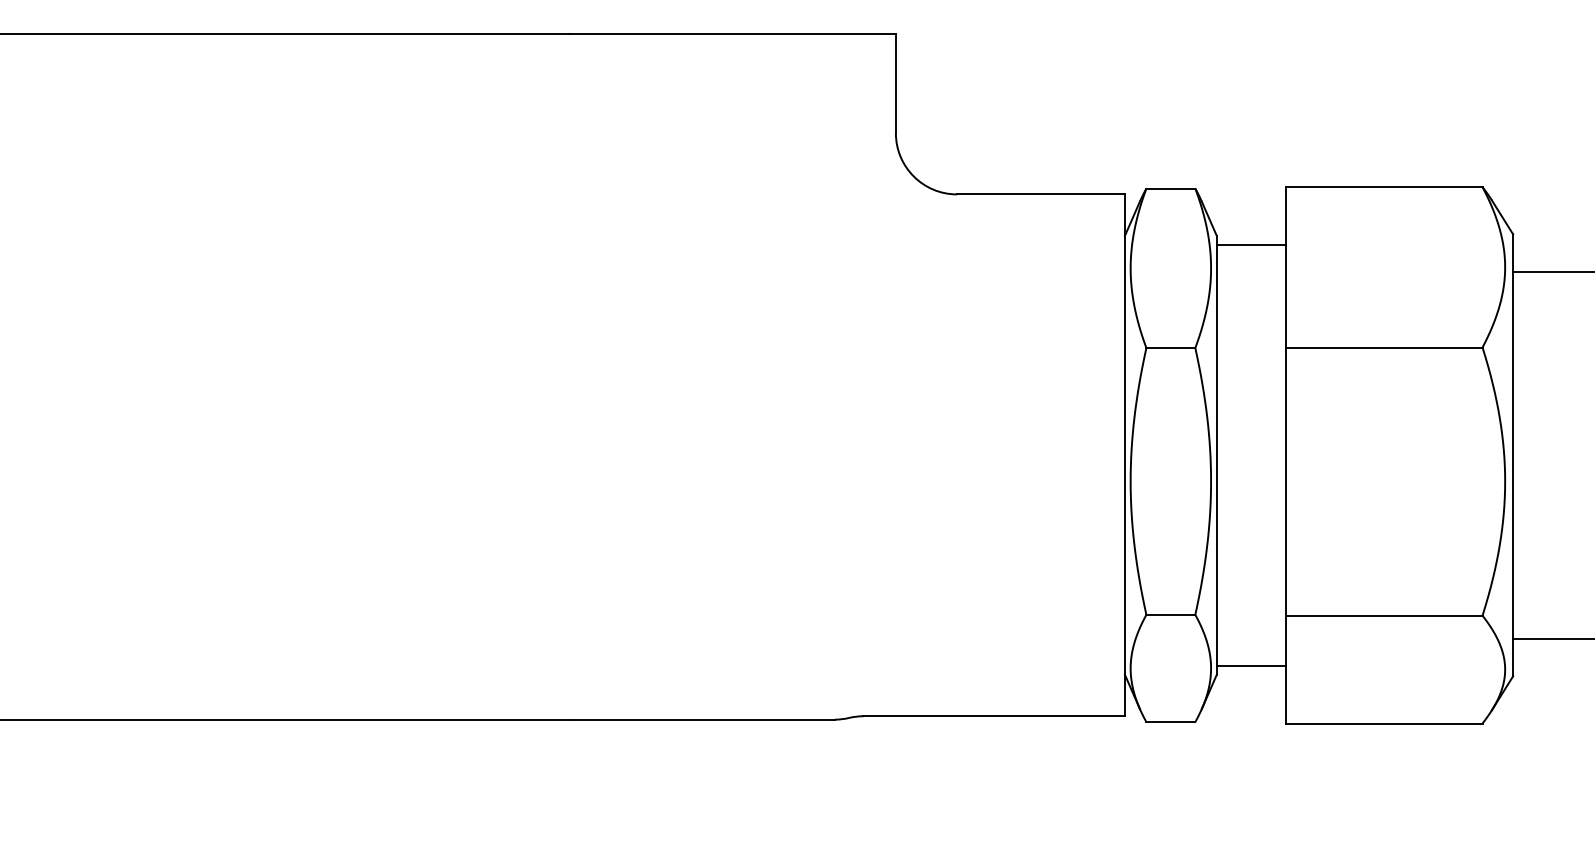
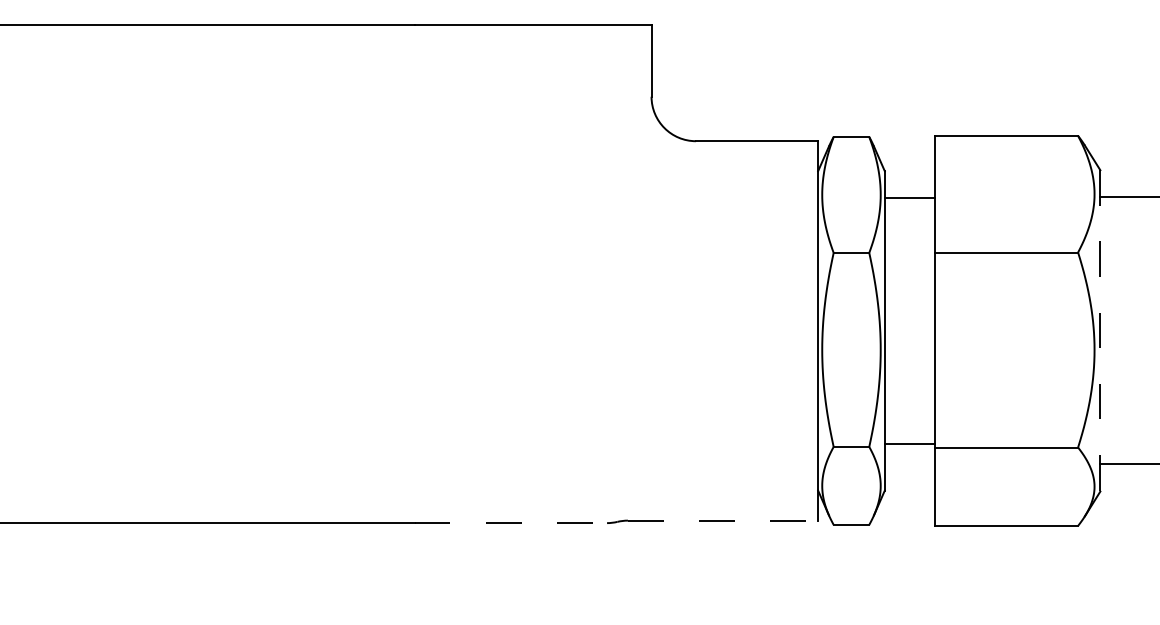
line: (1250, 244) -> (909, 197), moved
line: (1513, 454) -> (1100, 330), solid -> dashed
line: (1250, 665) -> (909, 443), moved
line: (994, 716) -> (723, 520), solid -> dashed
line: (703, 720) -> (511, 523), solid -> dashed

